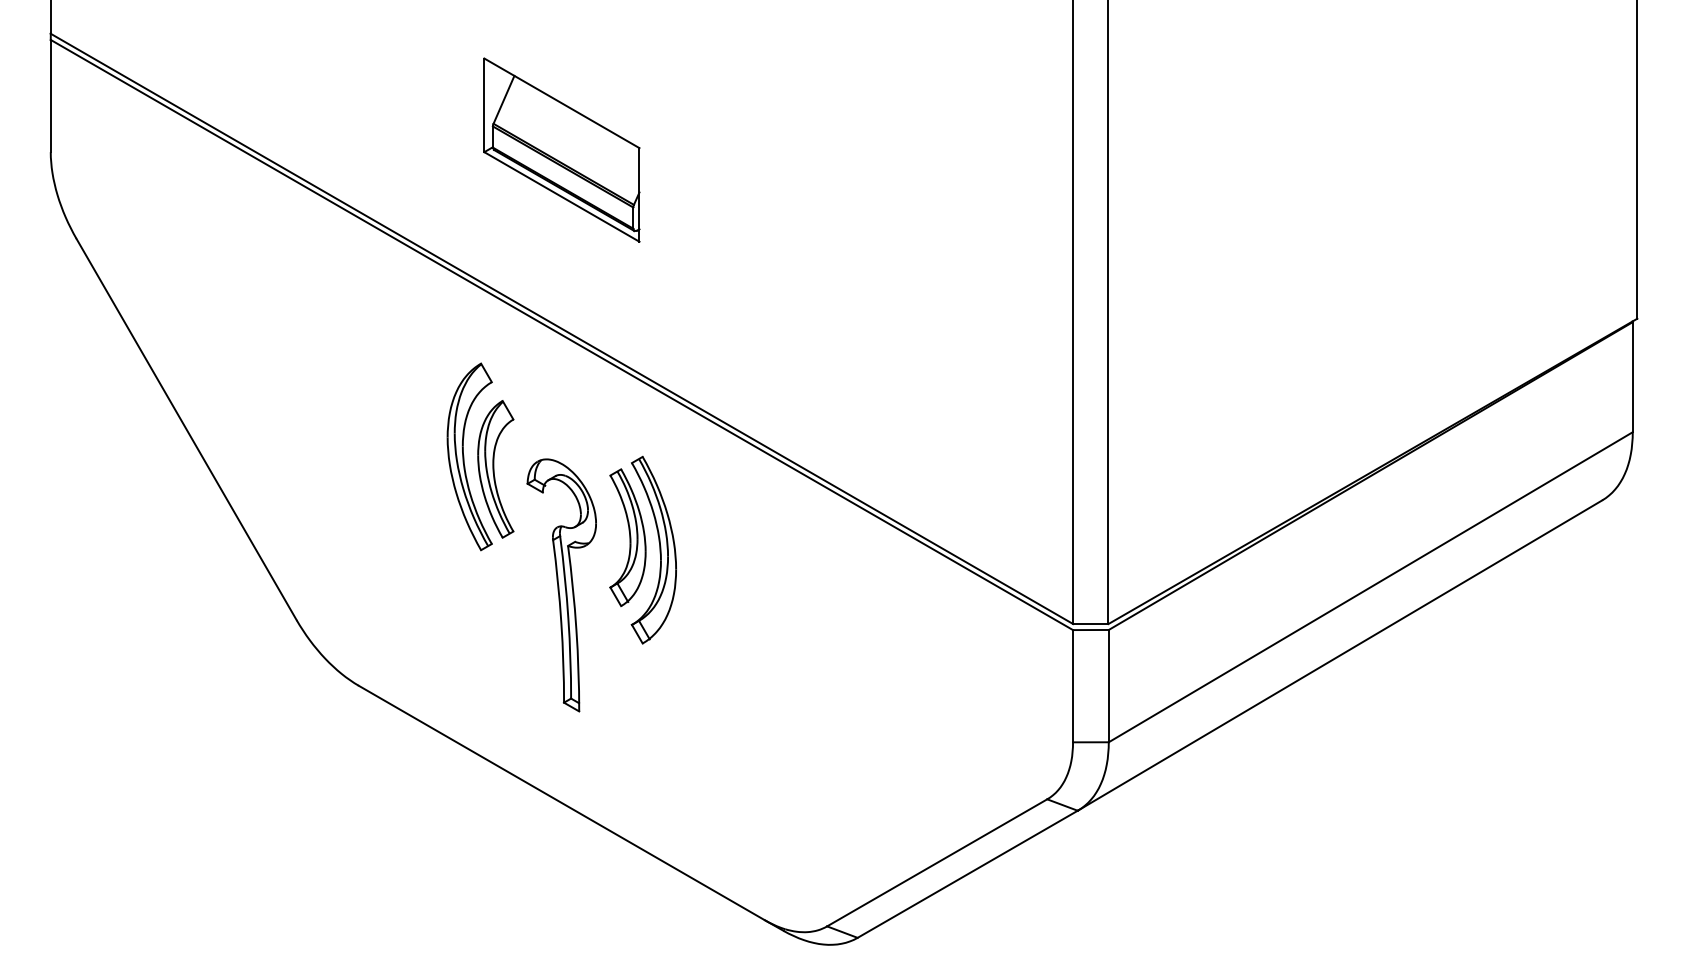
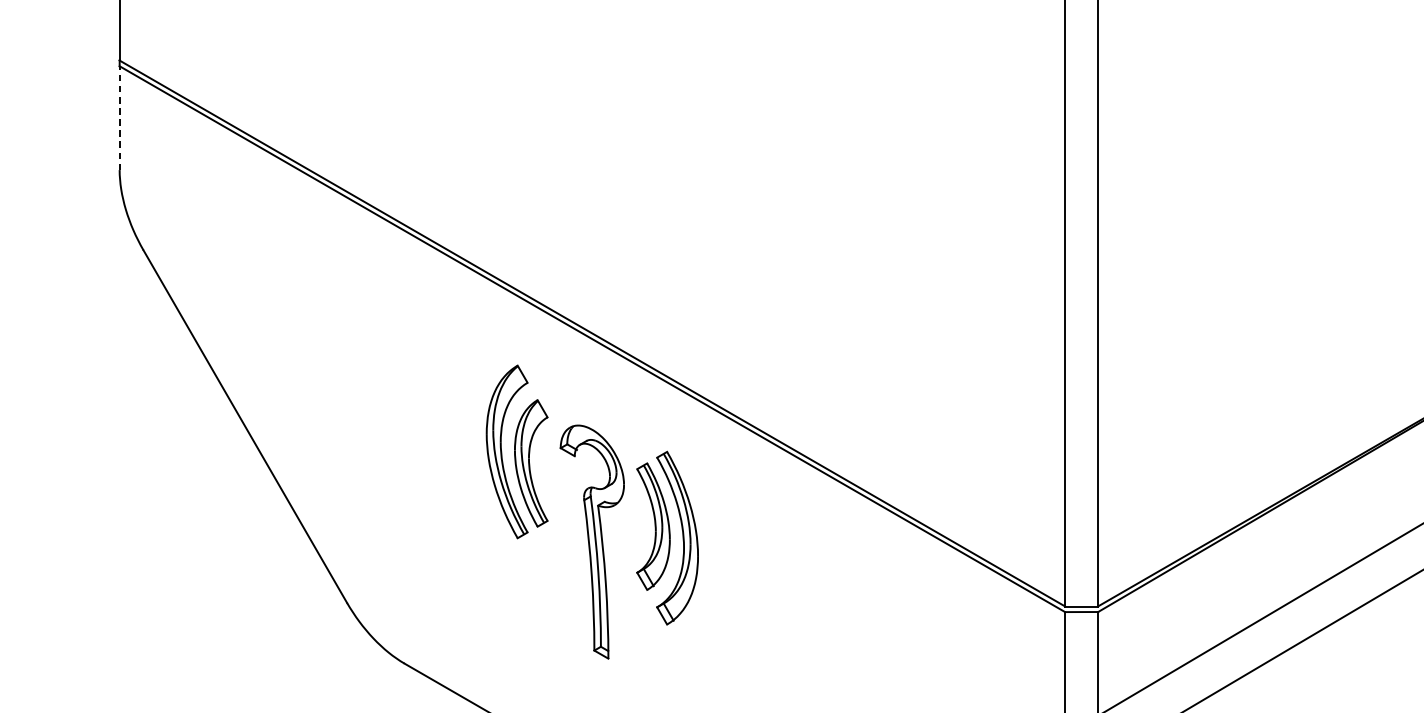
line: (50, 95) -> (119, 117), solid -> dashed
part: (561, 149) -> (592, 167), removed
part: (561, 585) -> (592, 542), moved

